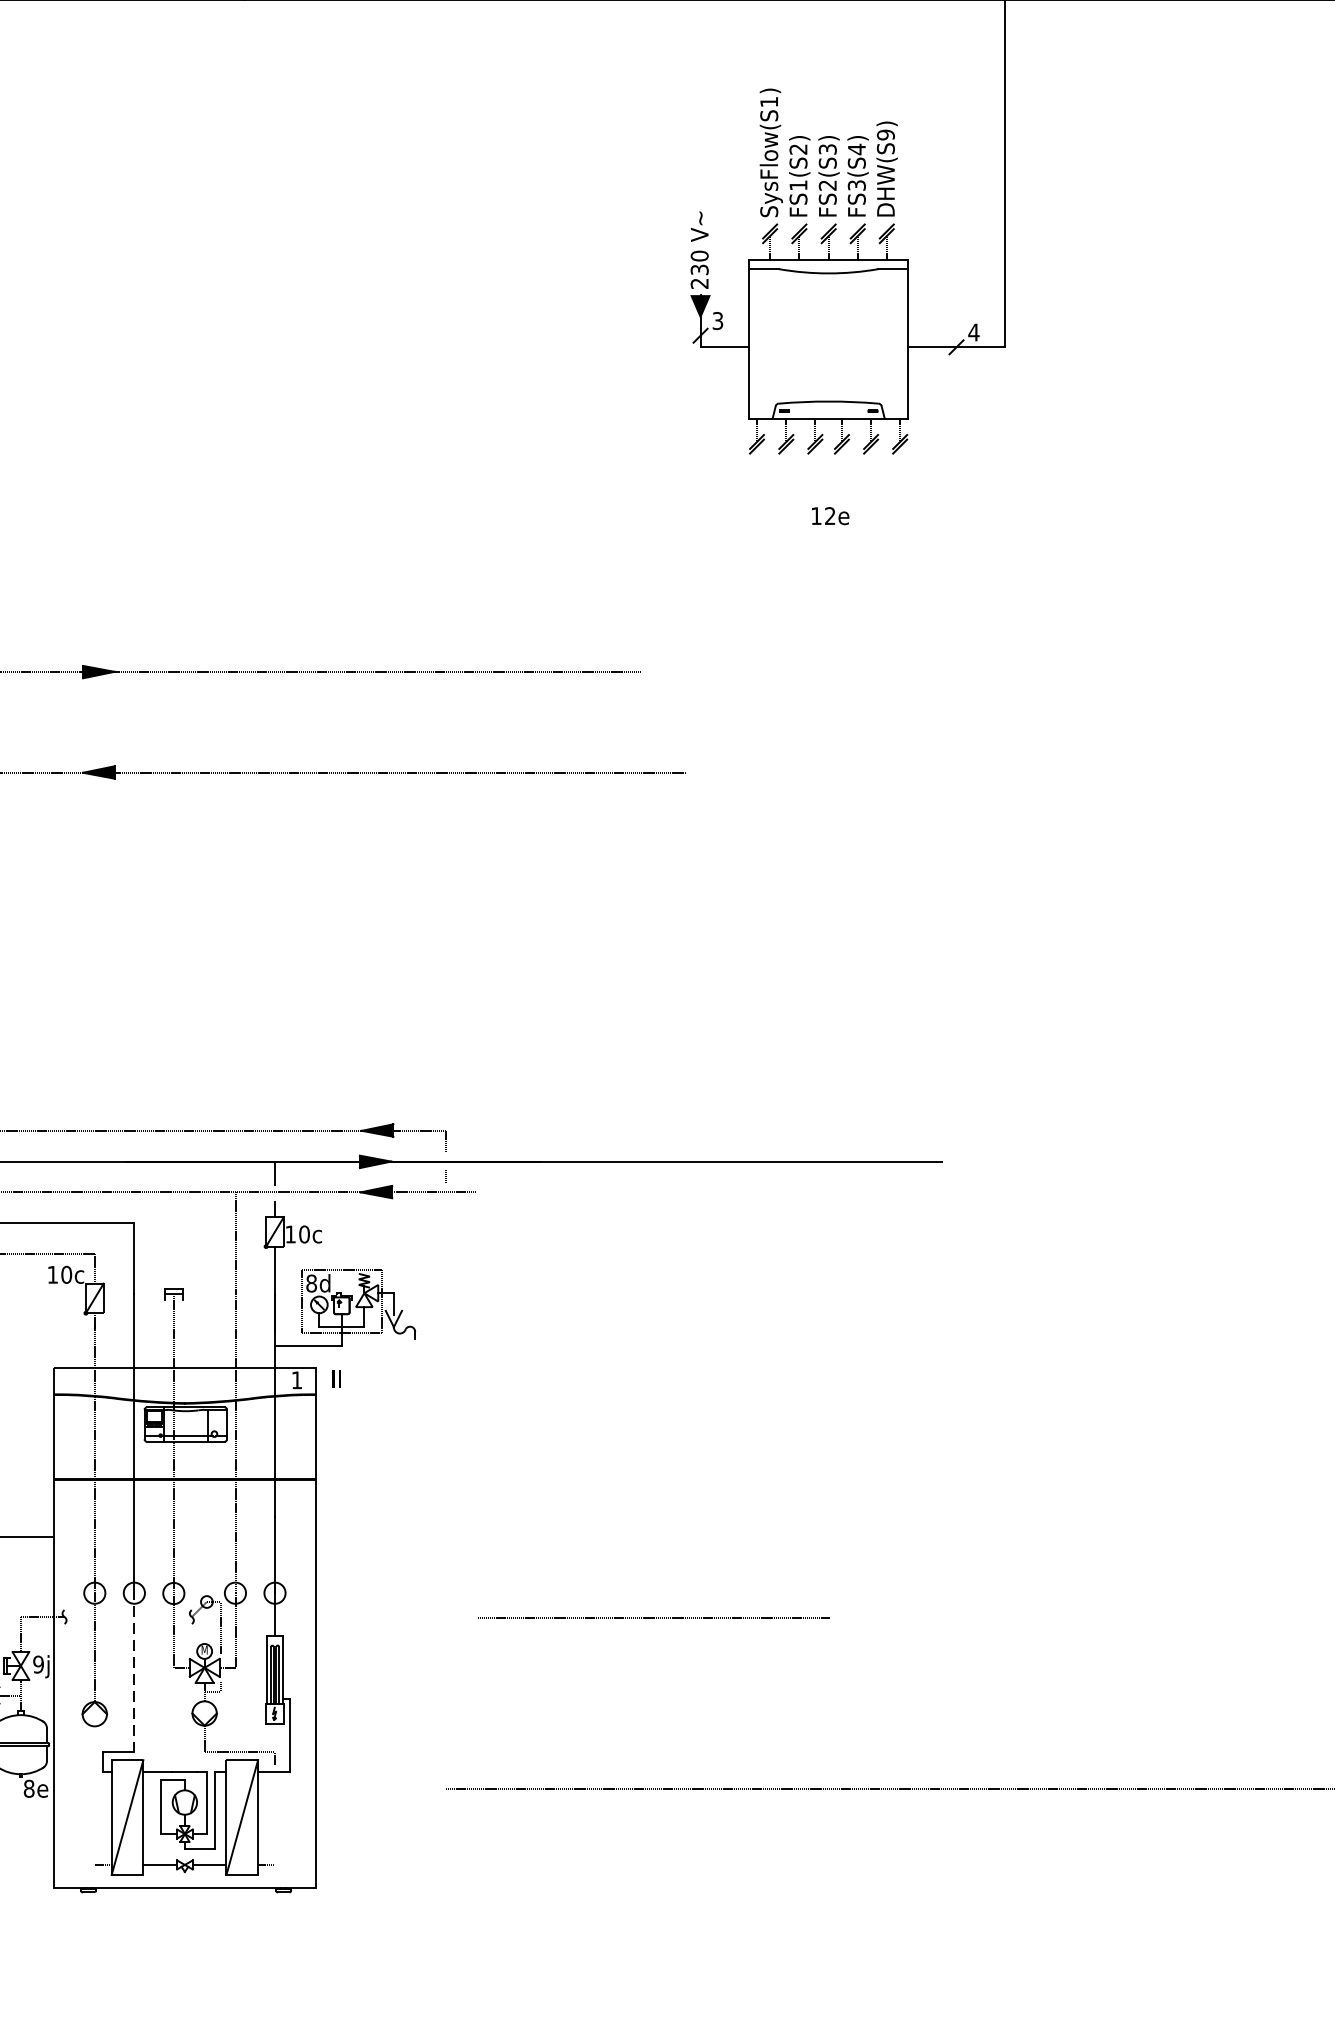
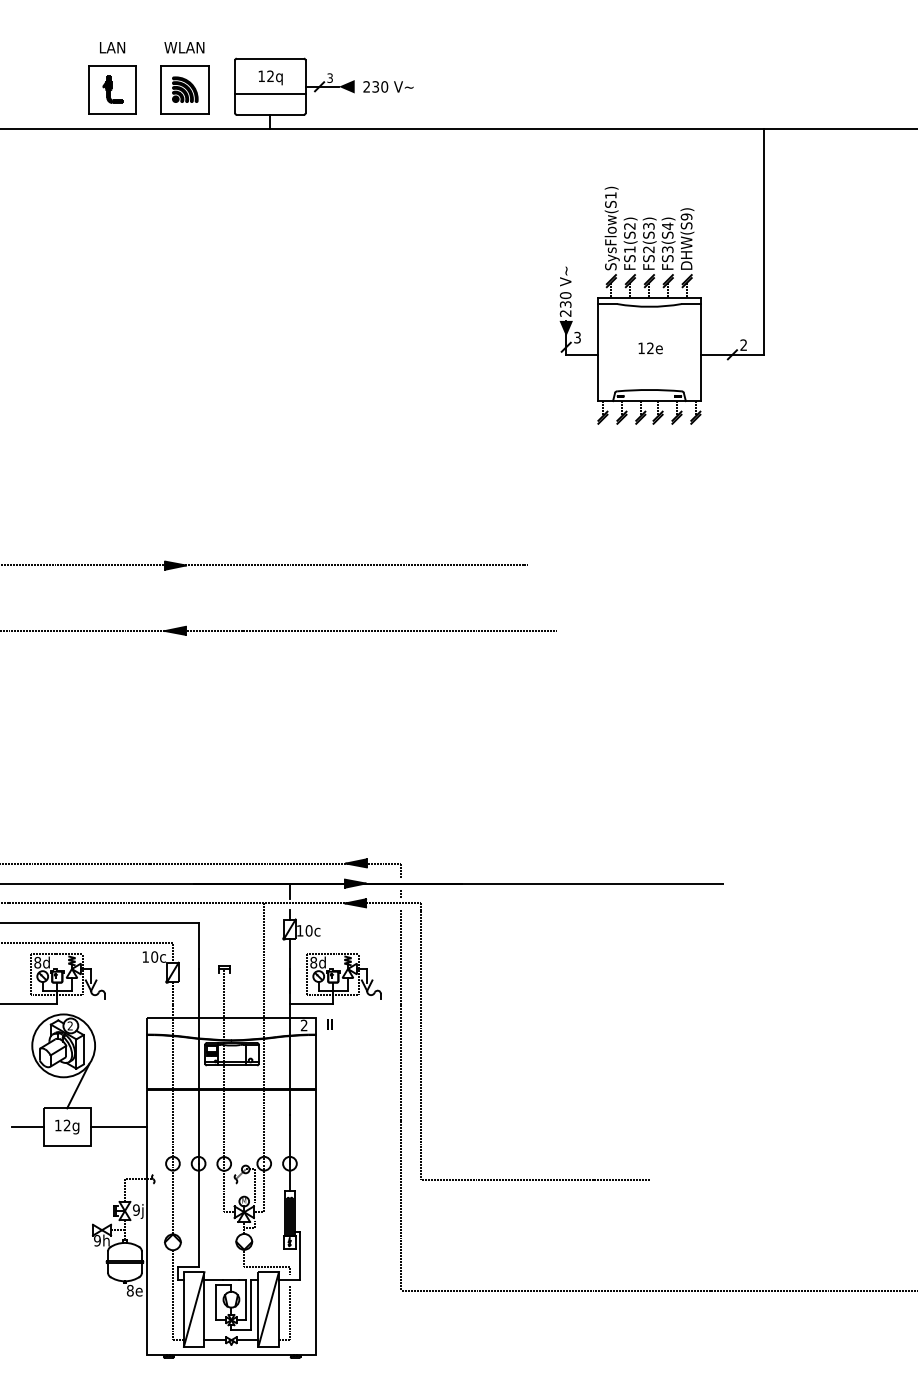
text: (973, 331) -> (743, 344), 4 -> 2
text: (830, 516) -> (650, 348), moved
text: (295, 1380) -> (303, 1025), 1 -> 2
line: (477, 1404) -> (421, 1041), added
line: (446, 1494) -> (401, 1099), added
line: (134, 1672) -> (198, 1215), dashed -> solid
line: (94, 1796) -> (172, 1295), added
line: (274, 1822) -> (289, 1312), added

